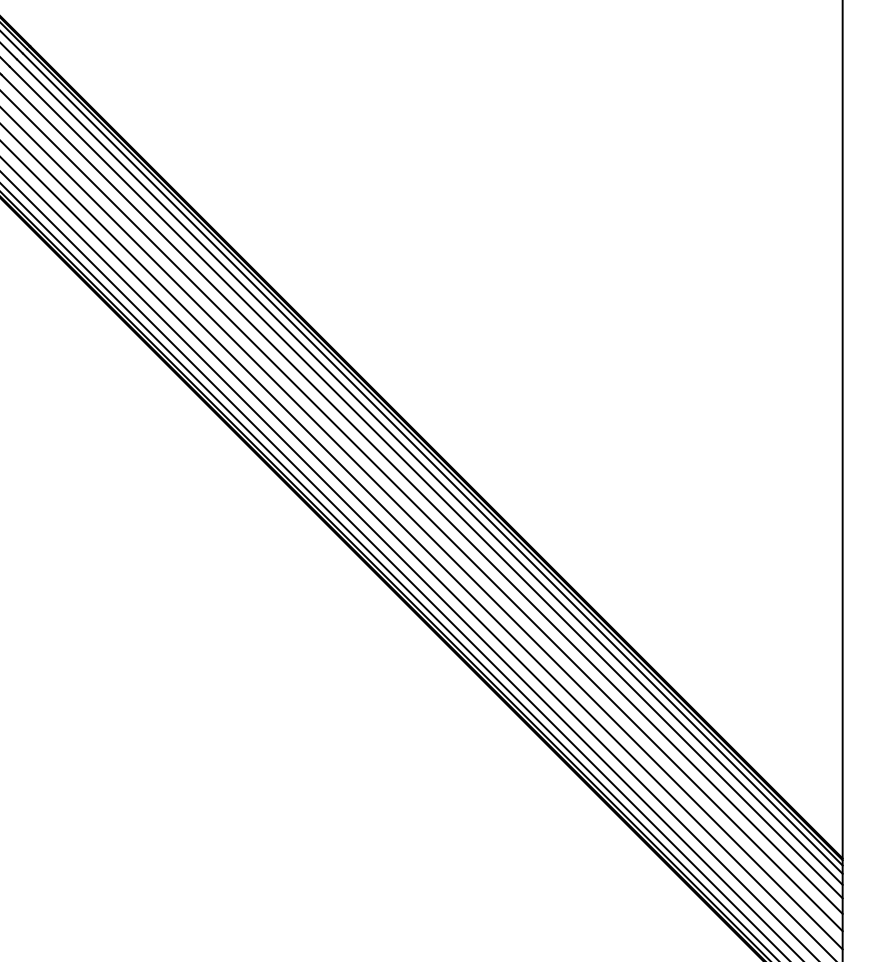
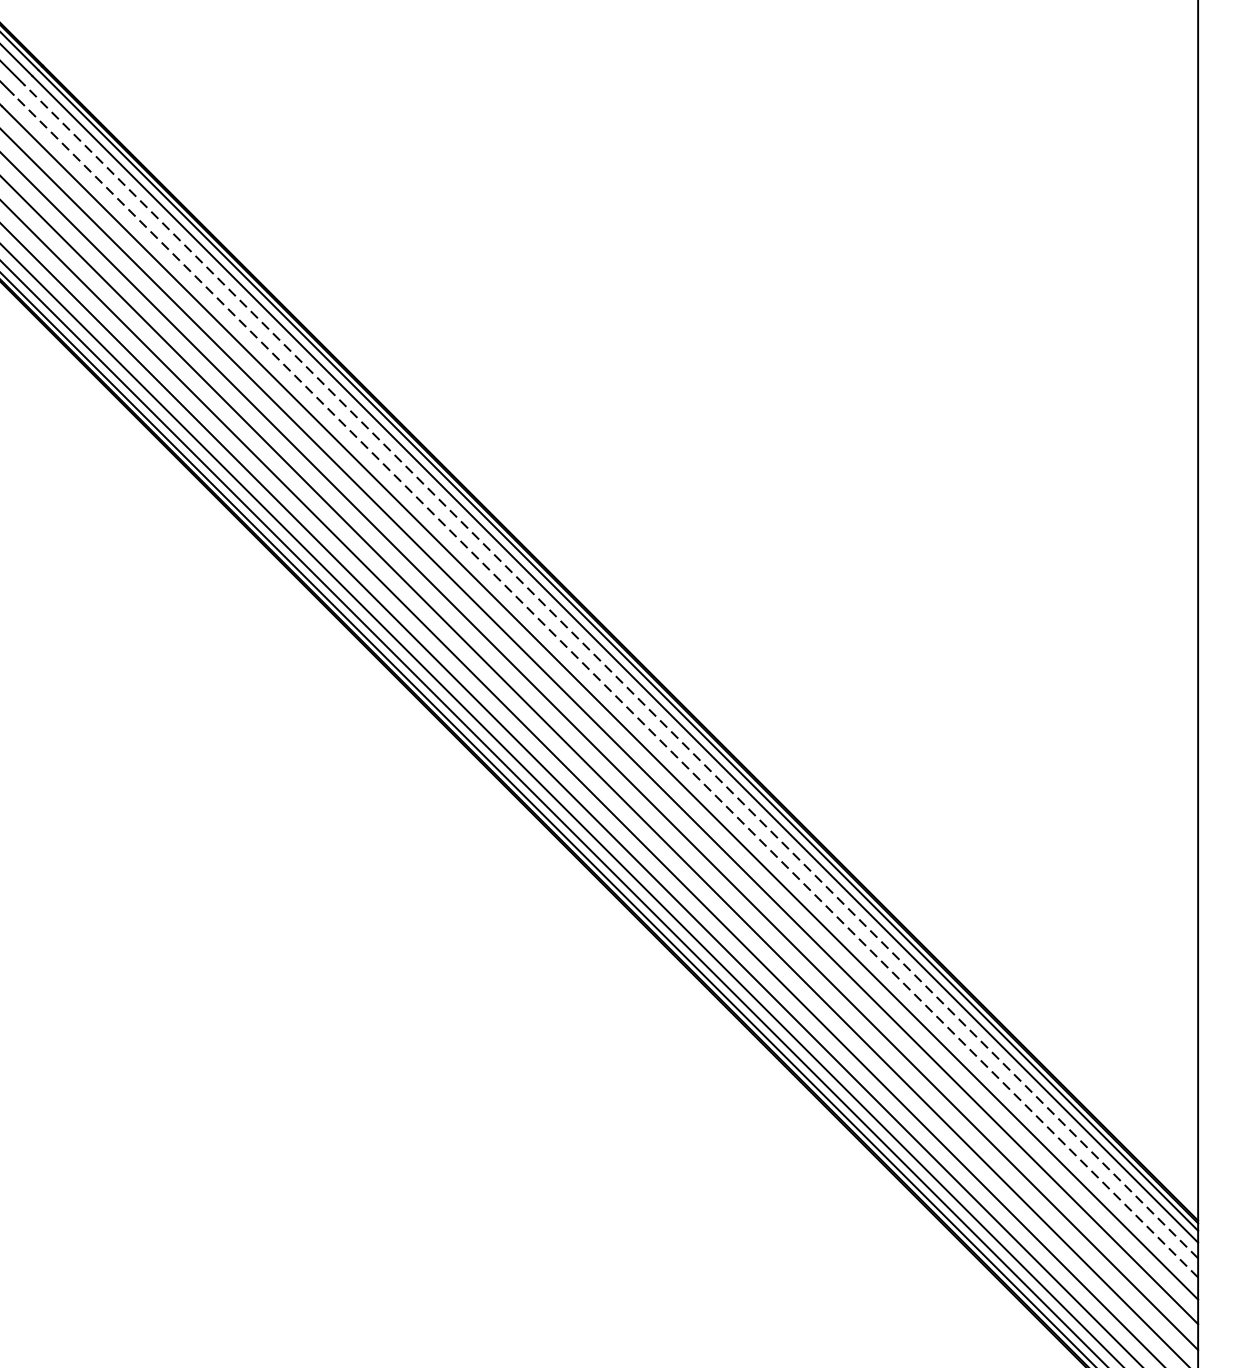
line: (429, 472) -> (610, 671), solid -> dashed
line: (426, 482) -> (606, 686), solid -> dashed

